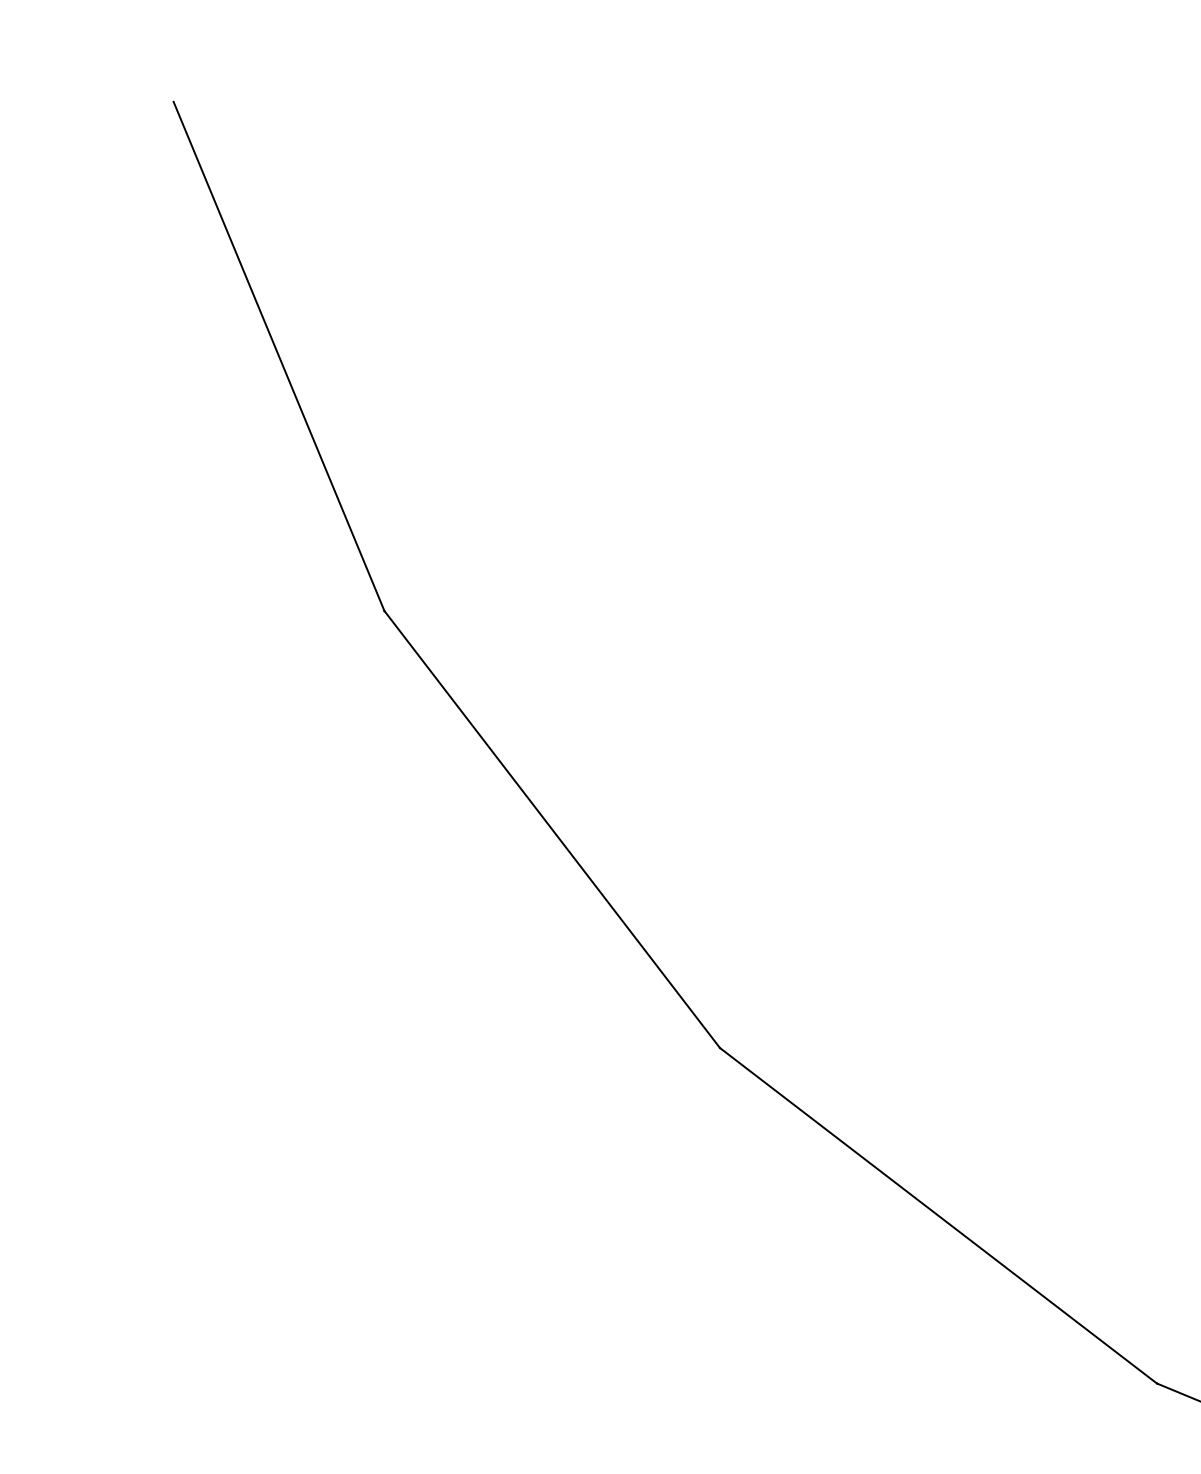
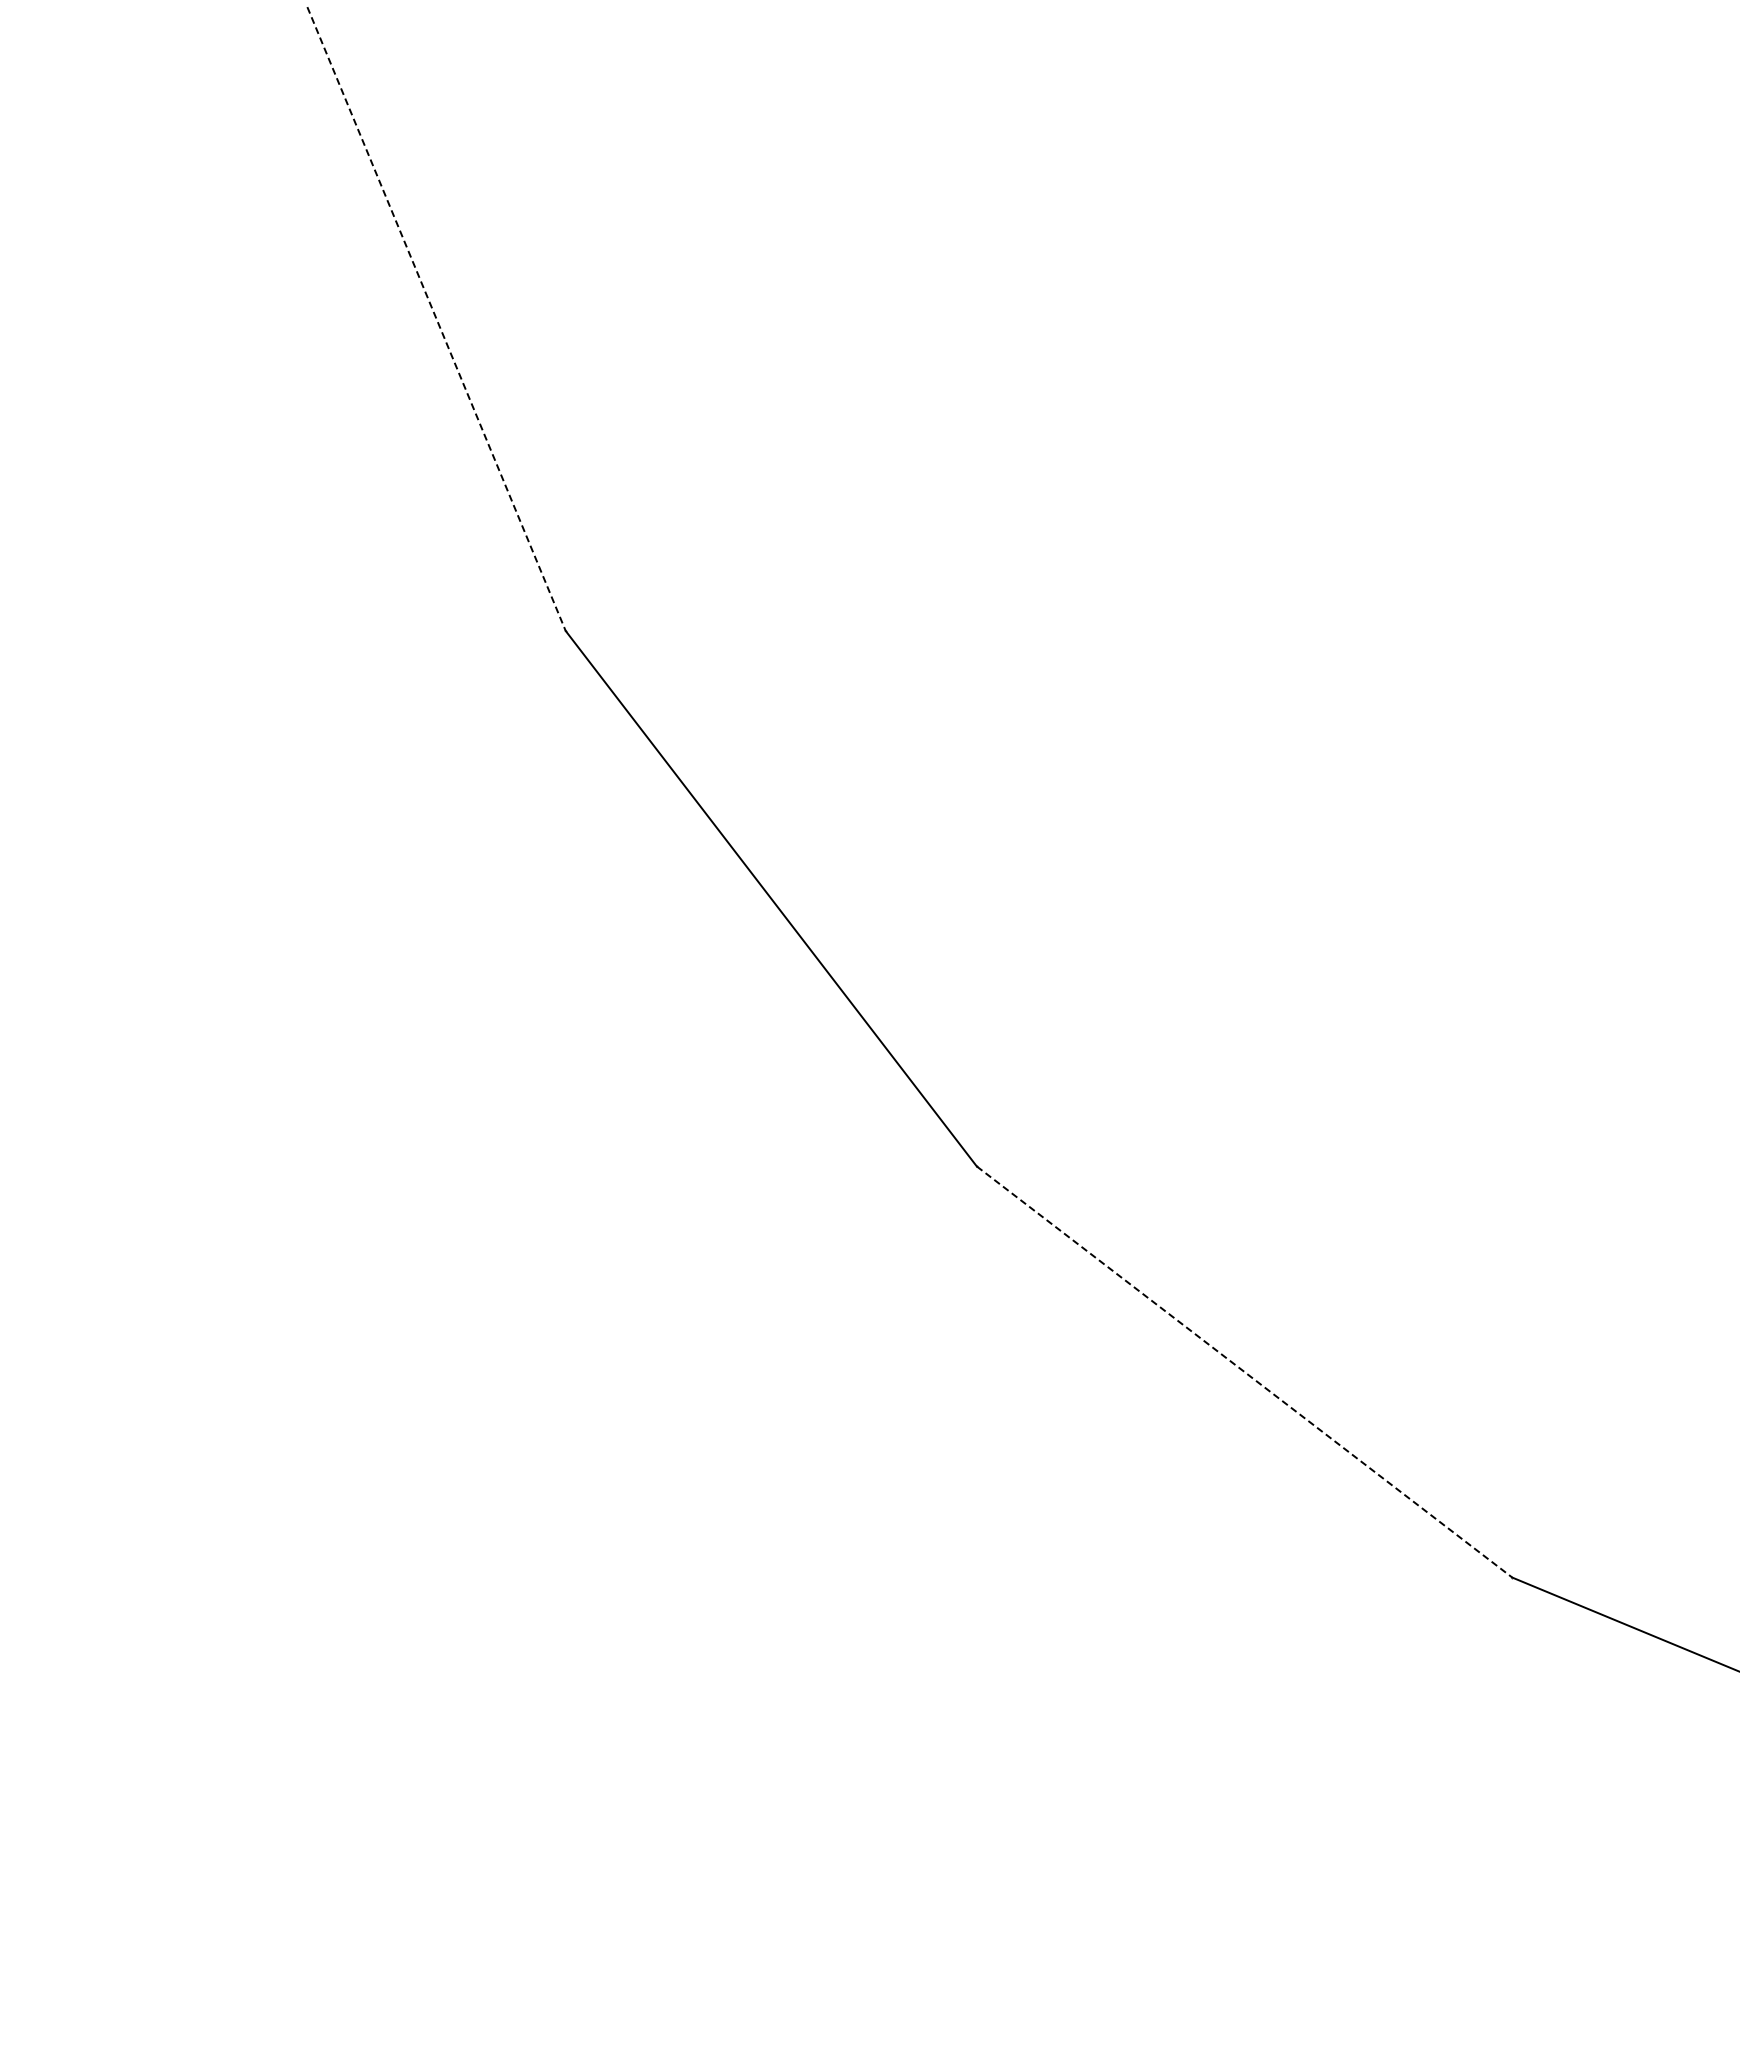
line: (278, 356) -> (436, 319), solid -> dashed
line: (938, 1216) -> (1244, 1372), solid -> dashed

